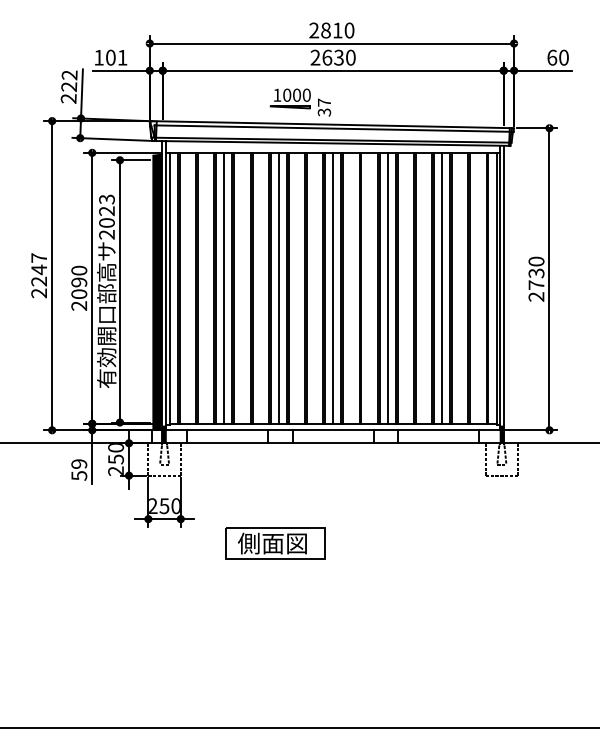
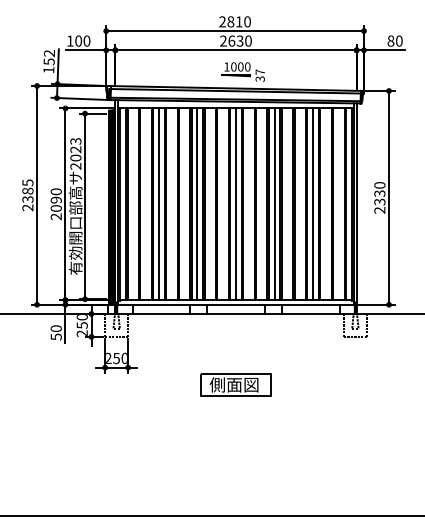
text: (122, 57) -> (86, 40), 101 -> 100
text: (552, 57) -> (391, 40), 60 -> 80
text: (68, 92) -> (48, 65), 222 -> 152
part: (300, 102) -> (243, 72), moved
text: (39, 269) -> (28, 190), 2247 -> 2385
text: (536, 285) -> (379, 202), 2730 -> 2330
text: (79, 463) -> (56, 328), 59 -> 50
part: (275, 543) -> (236, 384), moved

